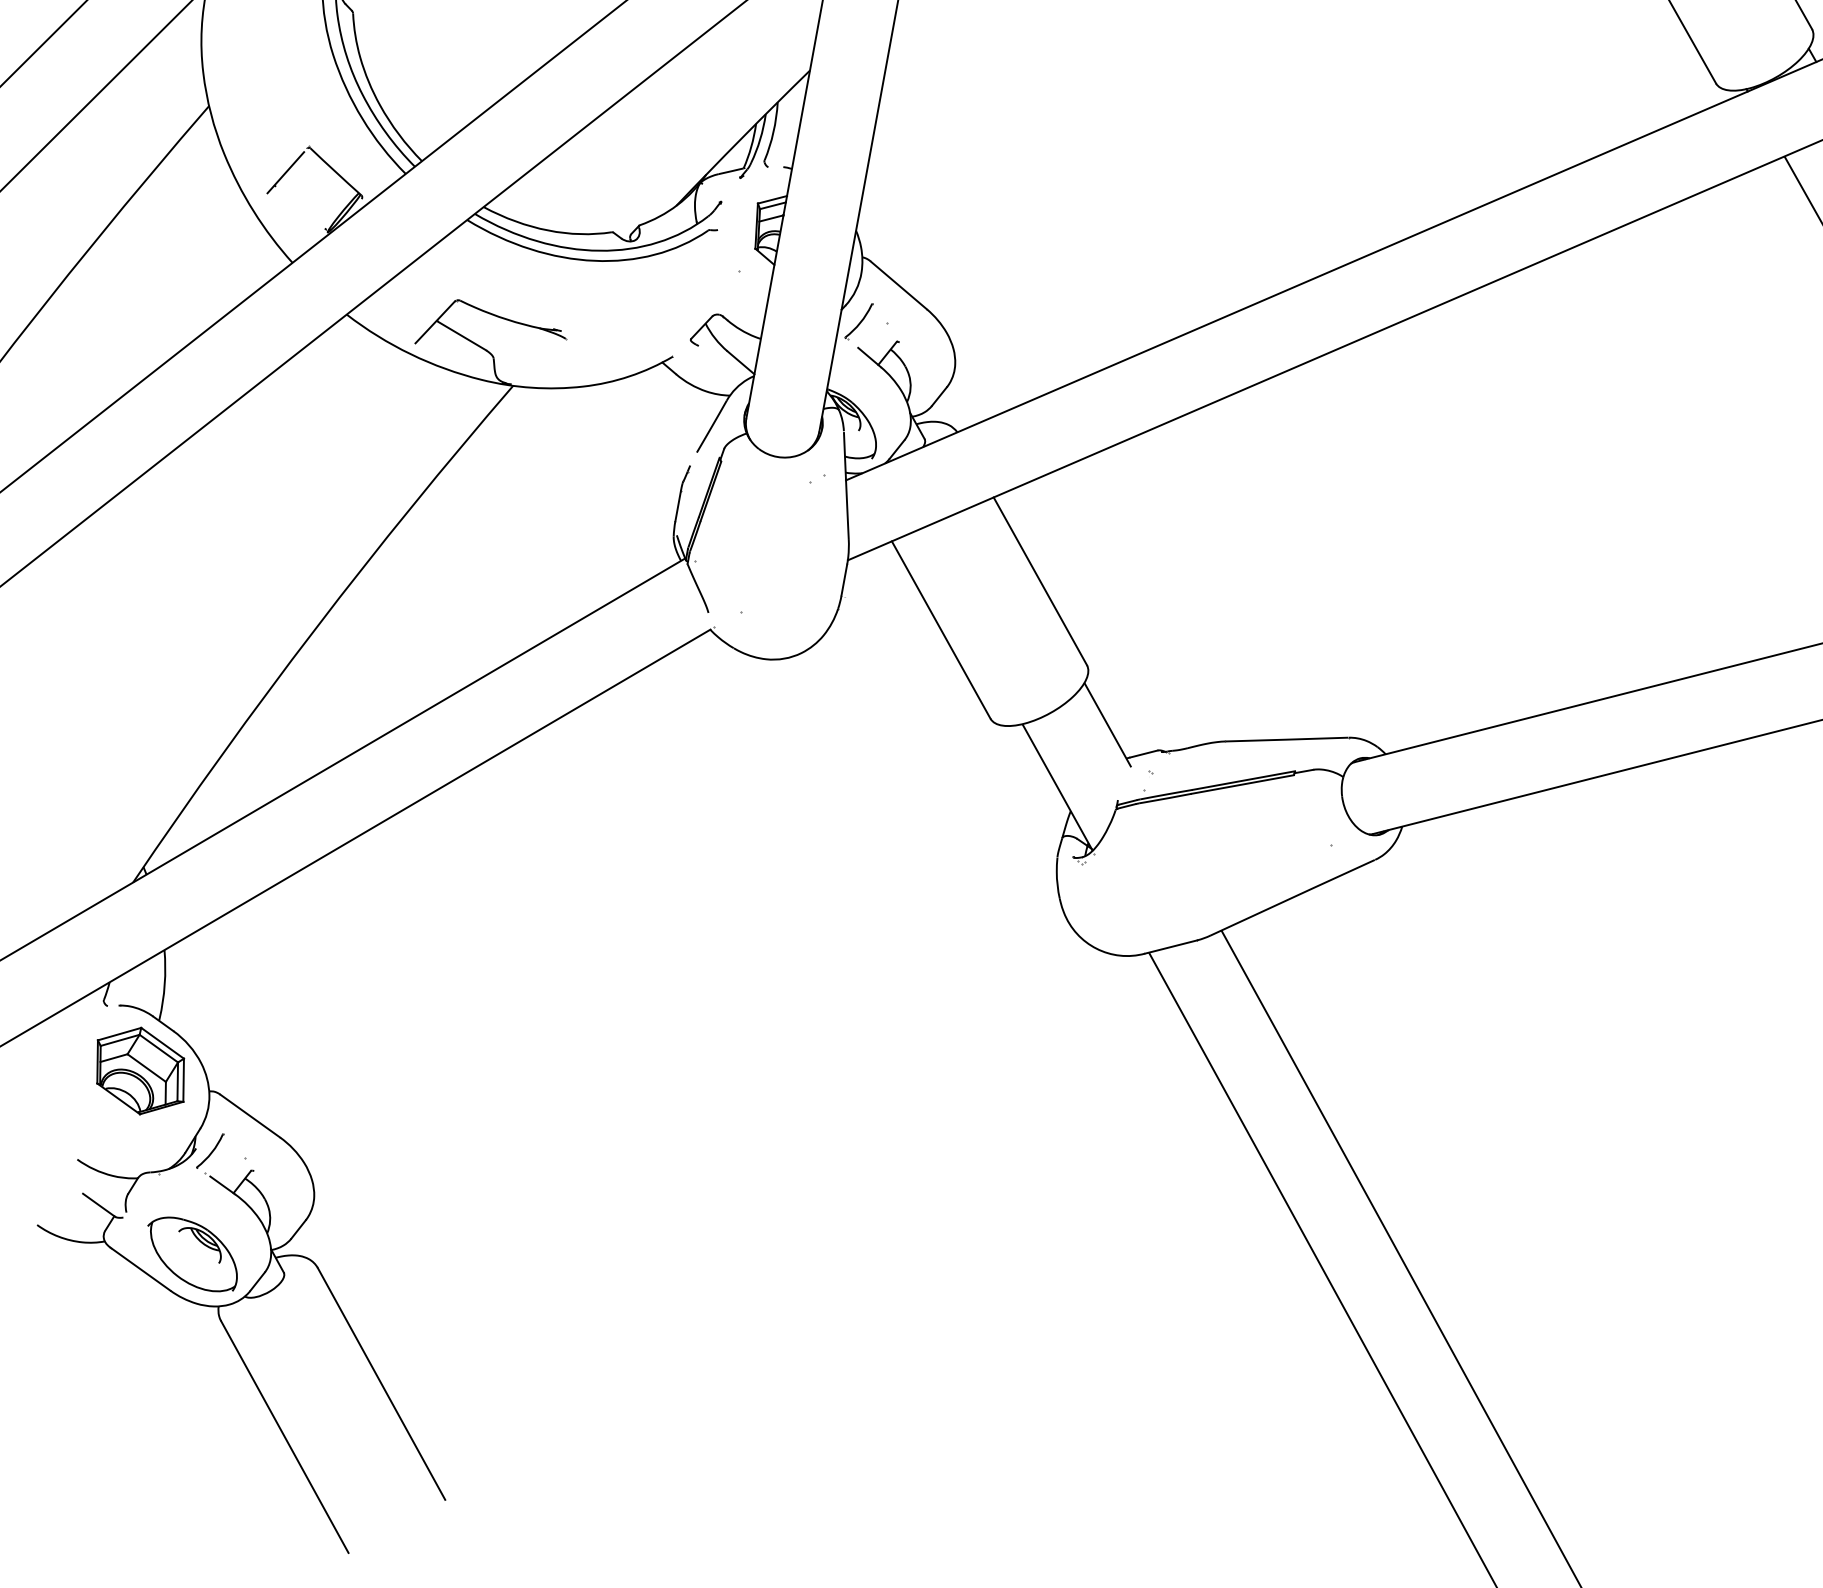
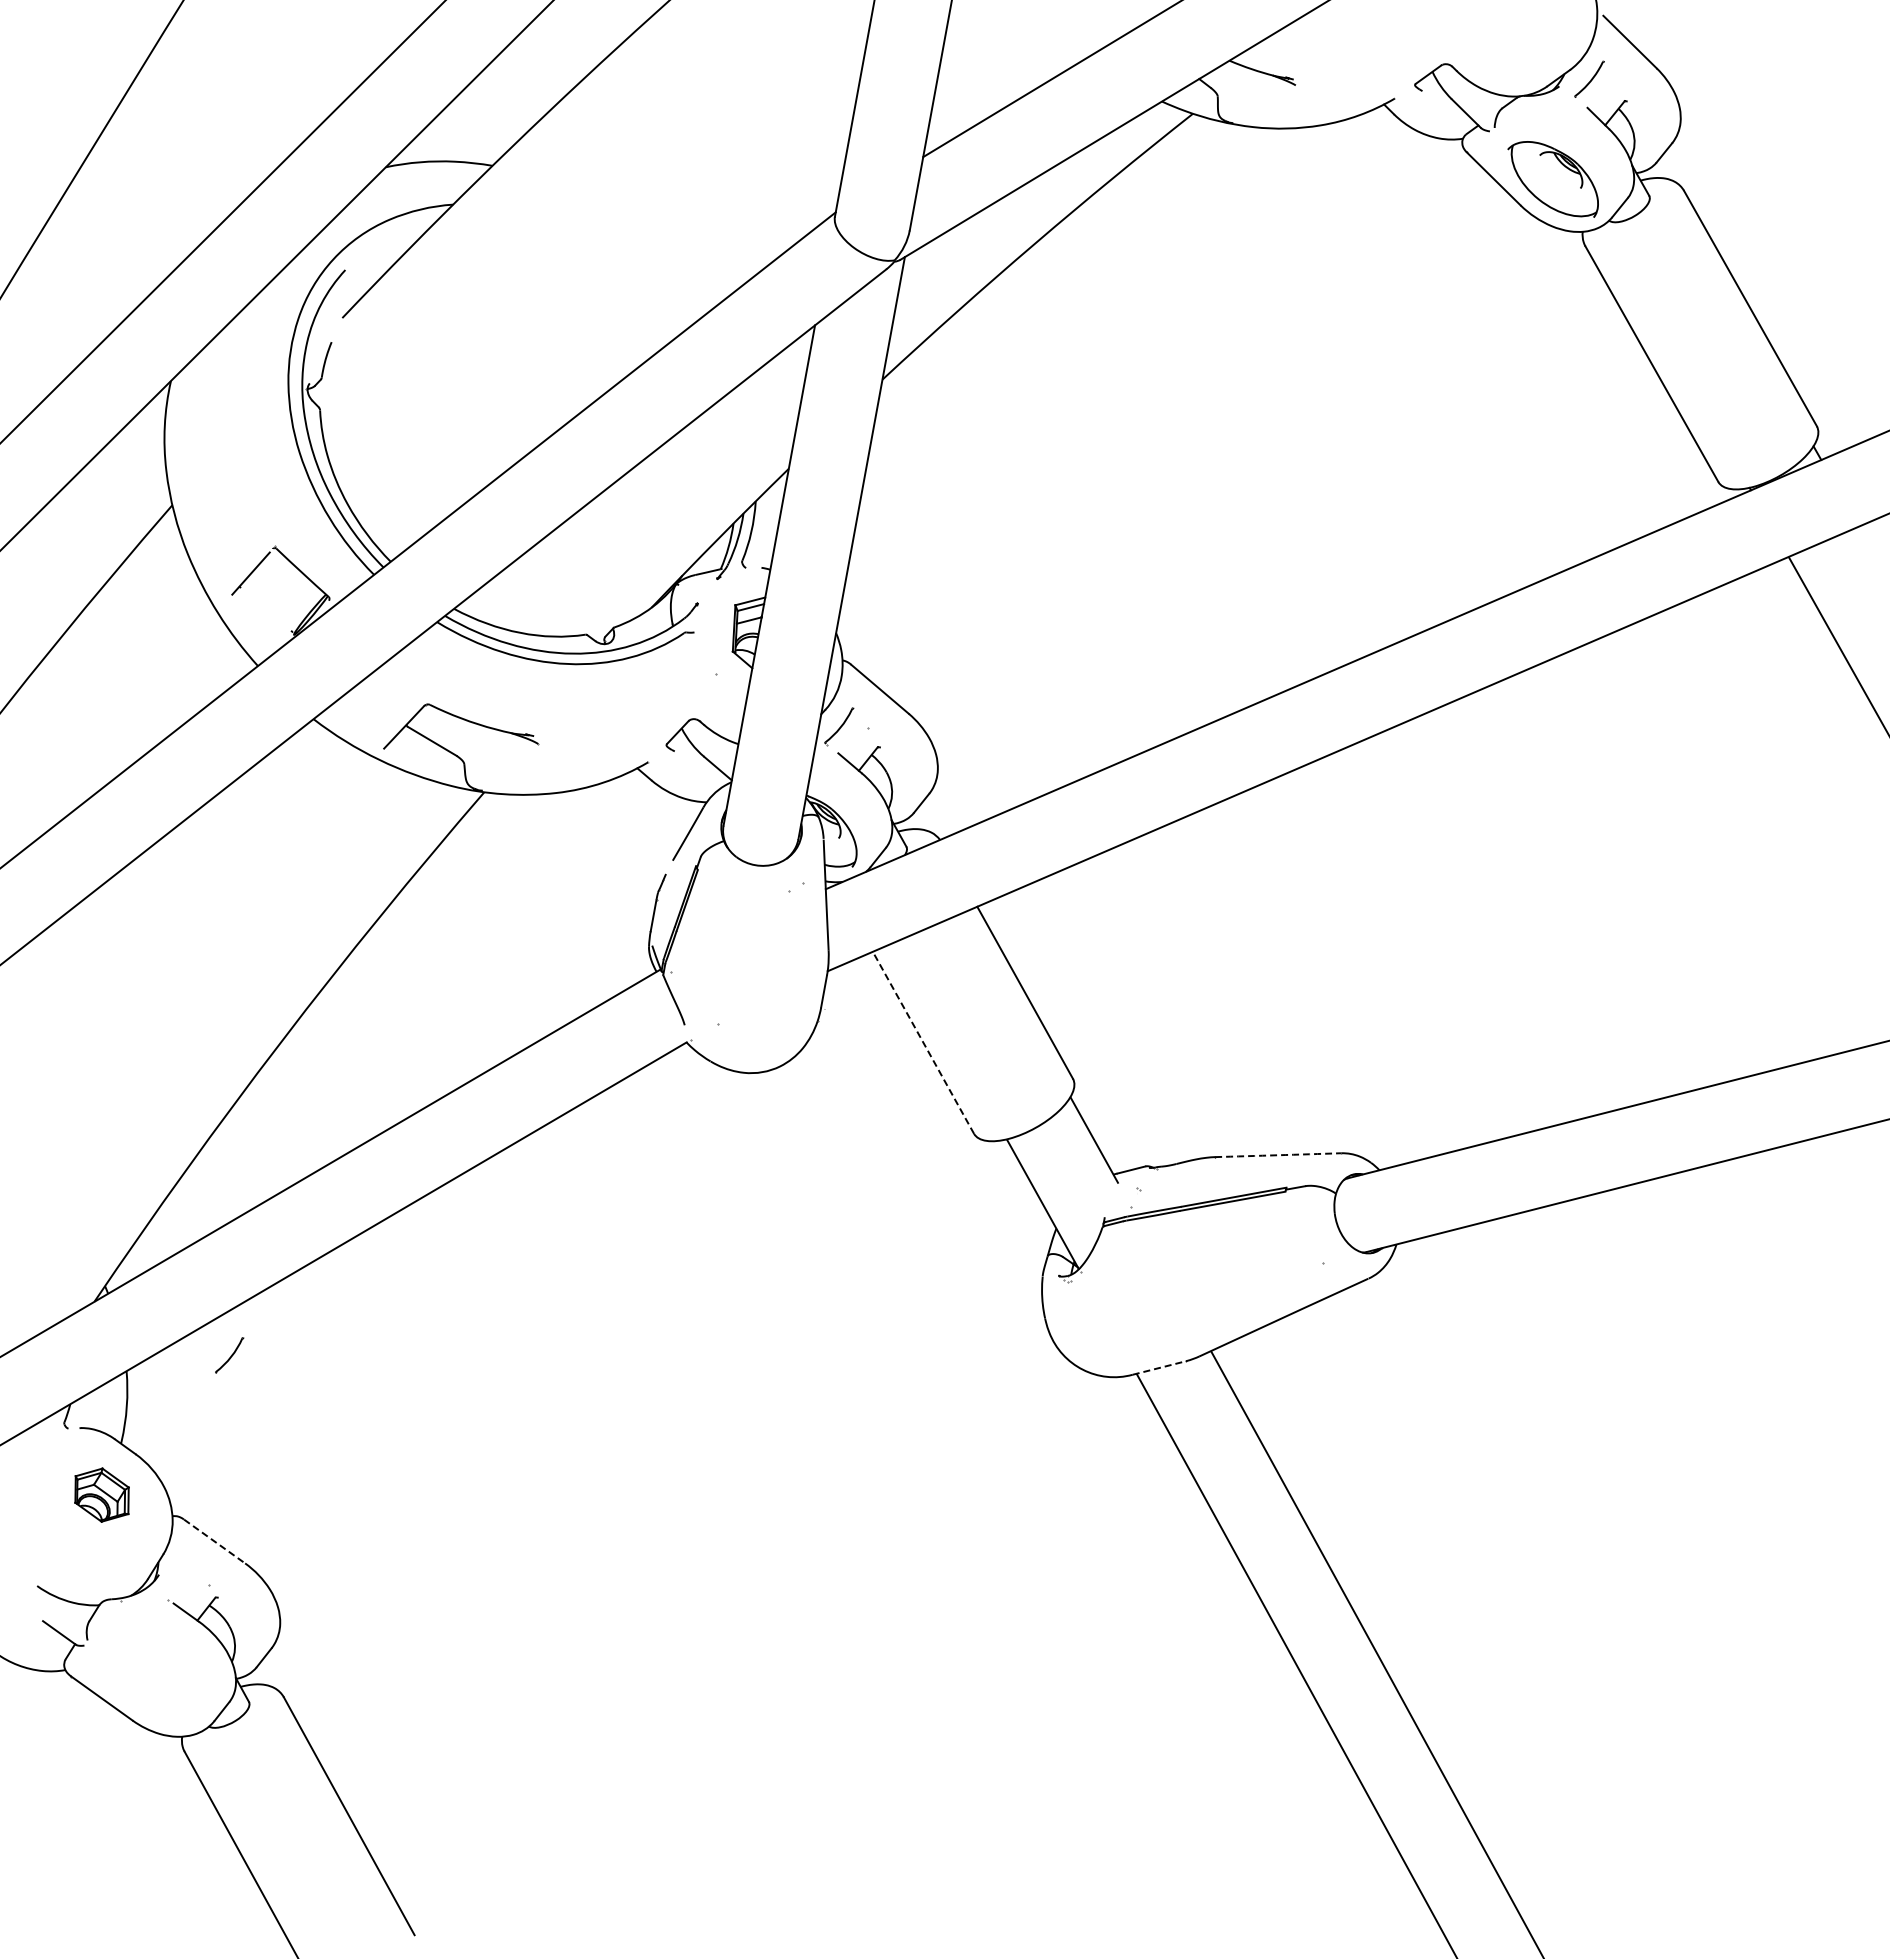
line: (941, 629) -> (923, 1042), solid -> dashed
line: (1287, 739) -> (1278, 1155), solid -> dashed
line: (1171, 946) -> (1159, 1367), solid -> dashed
part: (140, 1070) -> (101, 1494), size x0.6
line: (250, 1116) -> (214, 1541), solid -> dashed
part: (210, 1151) -> (229, 1355), moved
part: (192, 1254) -> (155, 1683), removed

